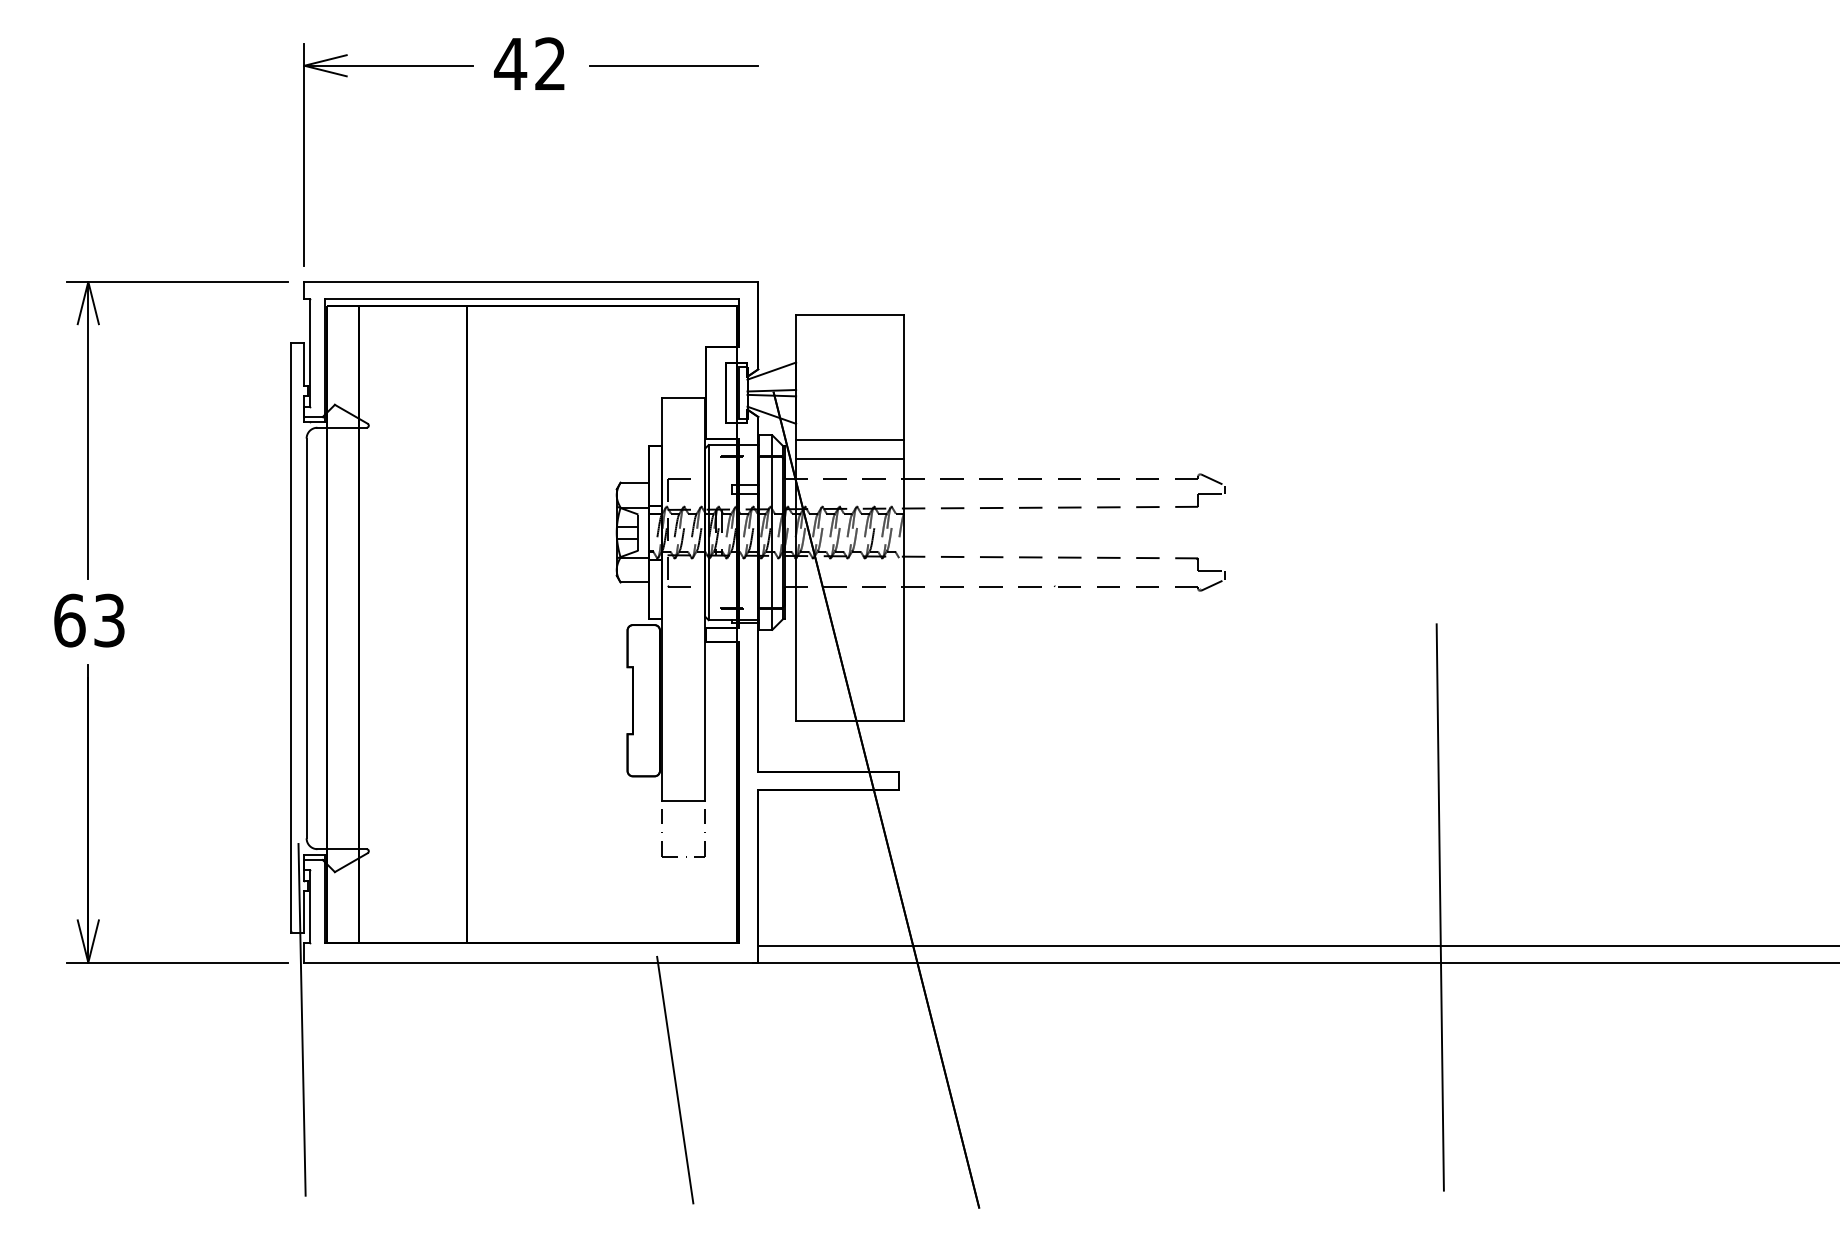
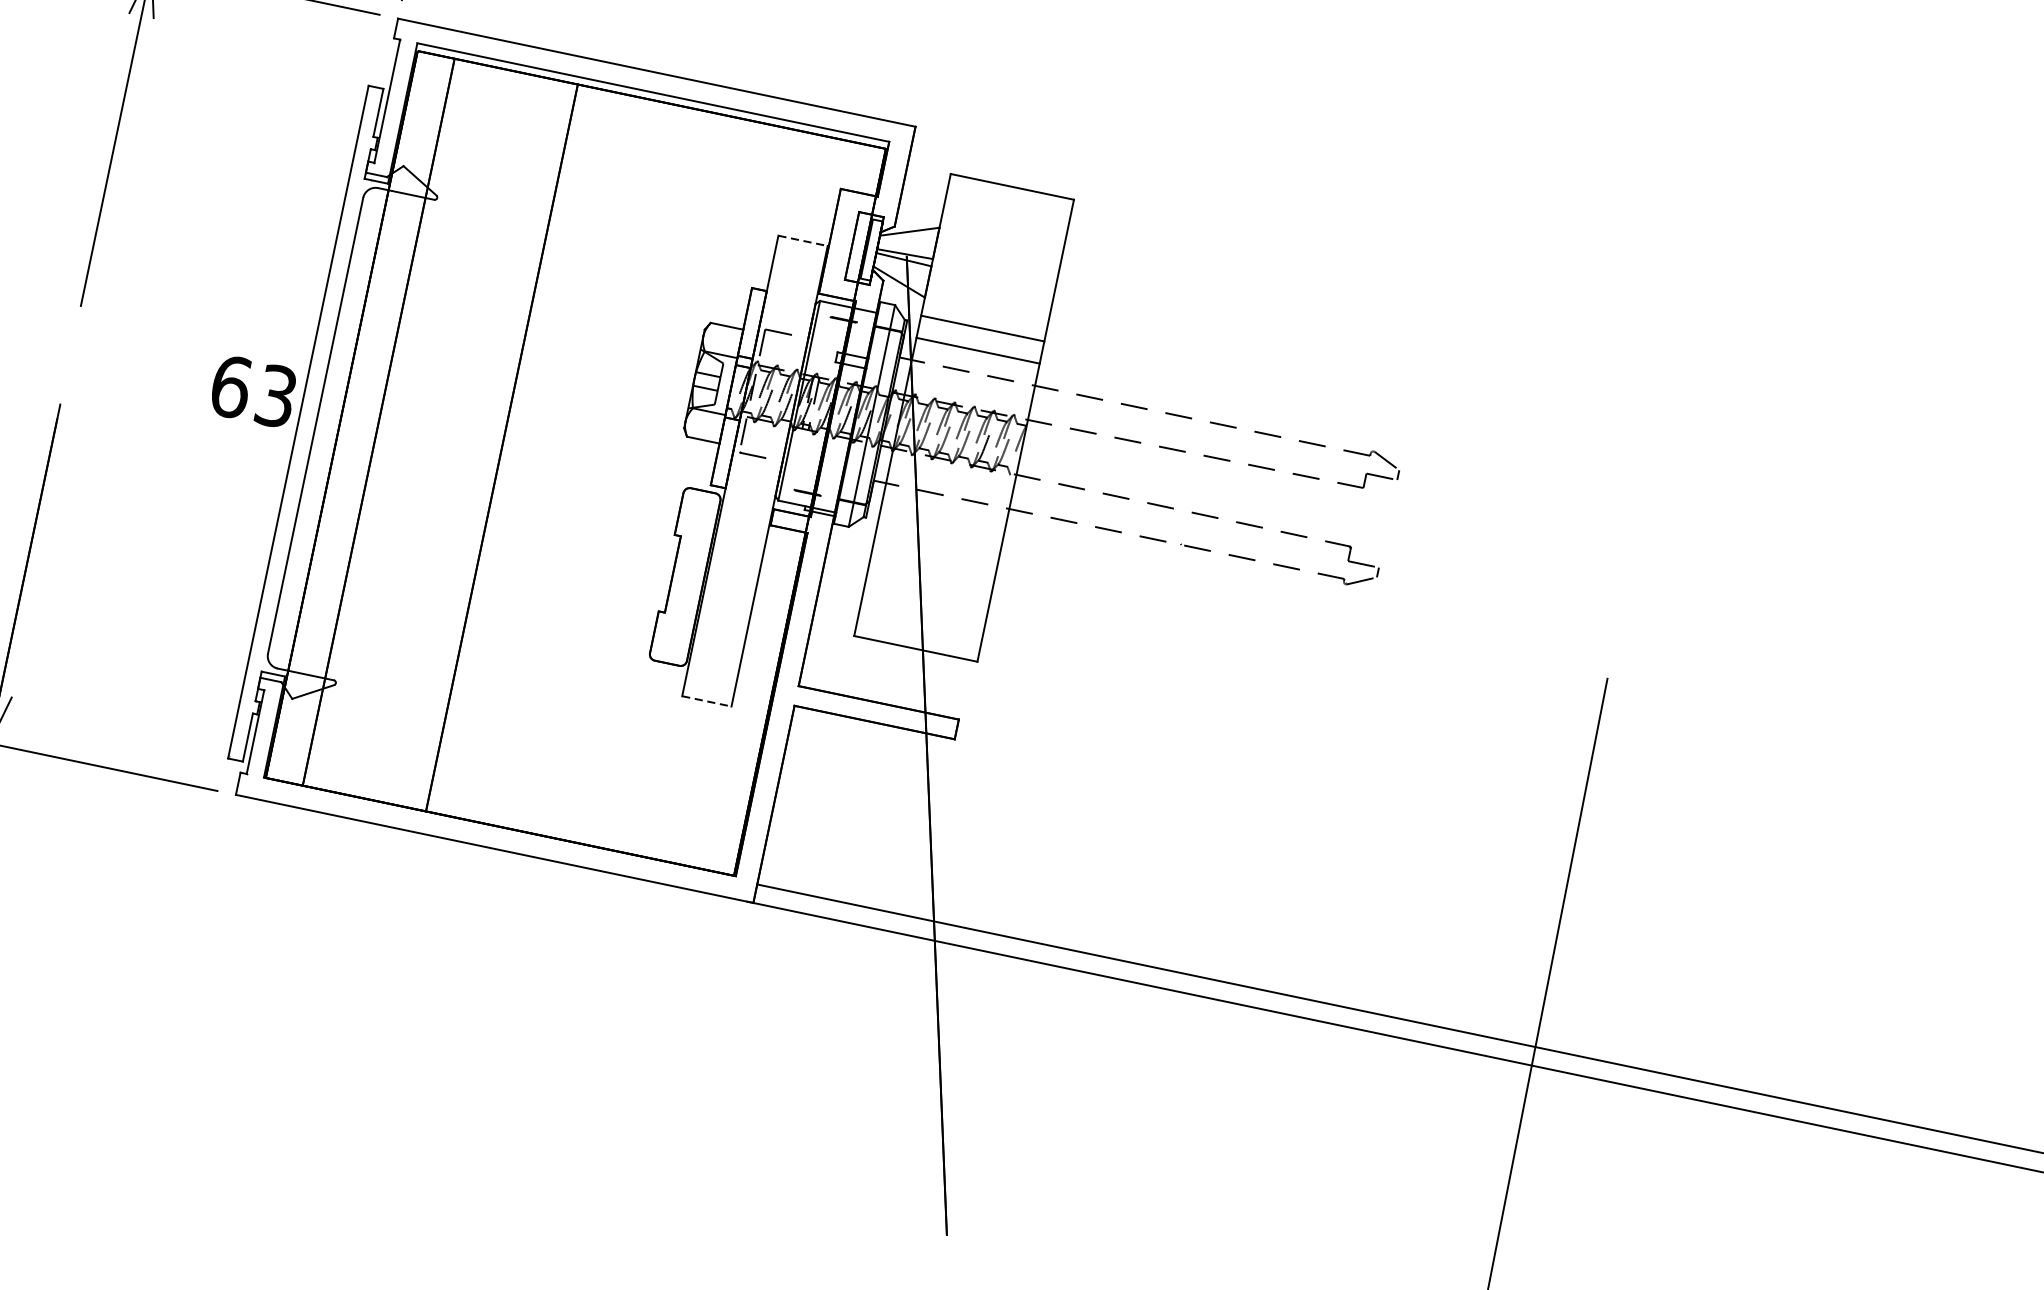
line: (683, 397) -> (802, 240), solid -> dashed
text: (89, 620) -> (253, 391), moved
line: (683, 801) -> (706, 701), solid -> dashed
part: (662, 832) -> (675, 731), removed
line: (301, 1019) -> (219, 858), removed
line: (675, 1079) -> (631, 1016), removed

